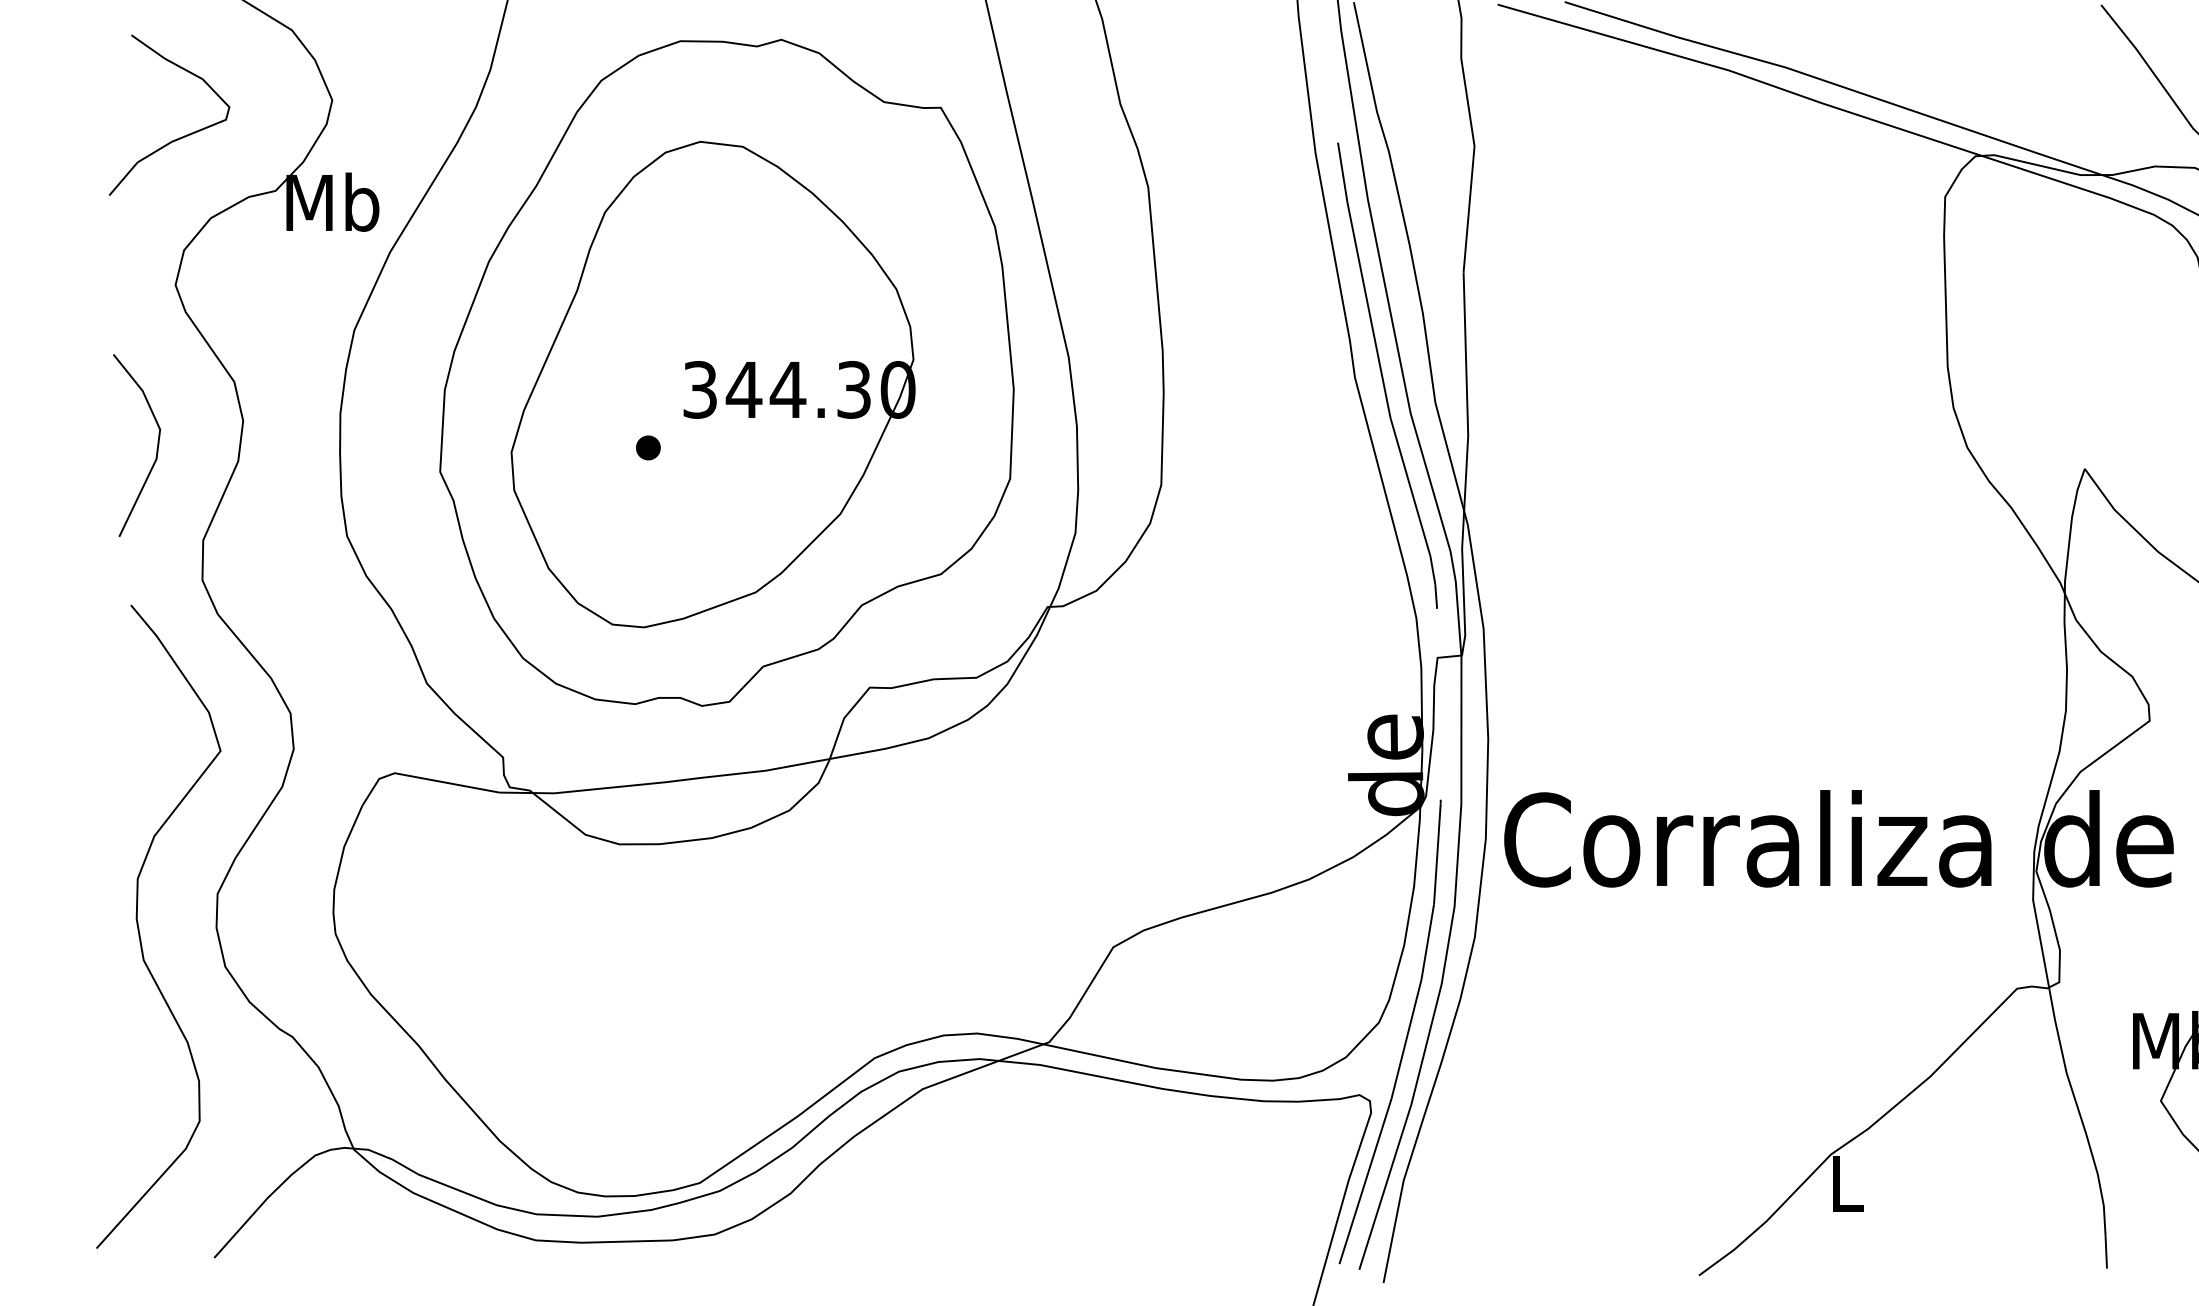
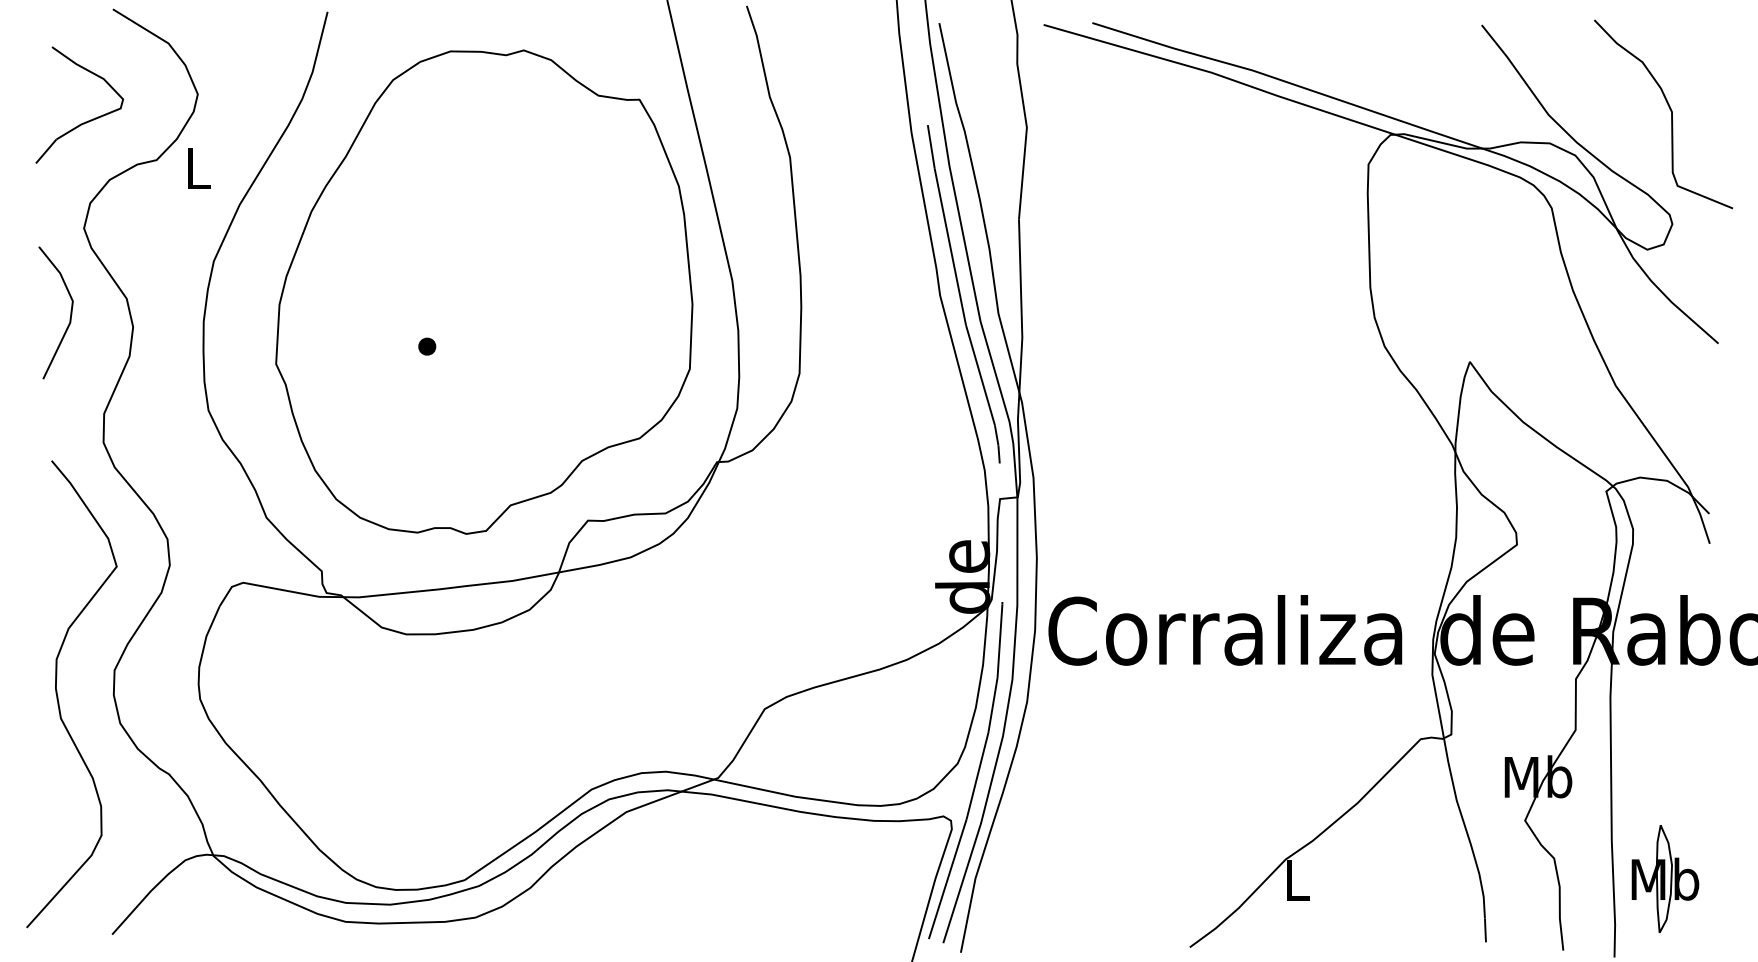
text: (331, 201) -> (197, 167), Mb -> L
part: (713, 384) -> (474, 300), removed
line: (156, 444) -> (70, 312), moved

